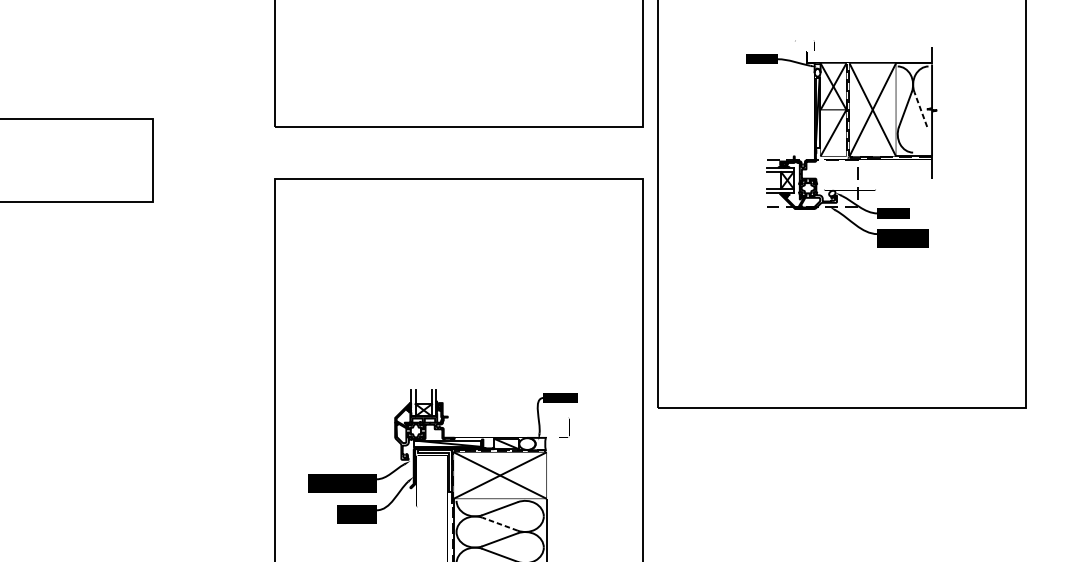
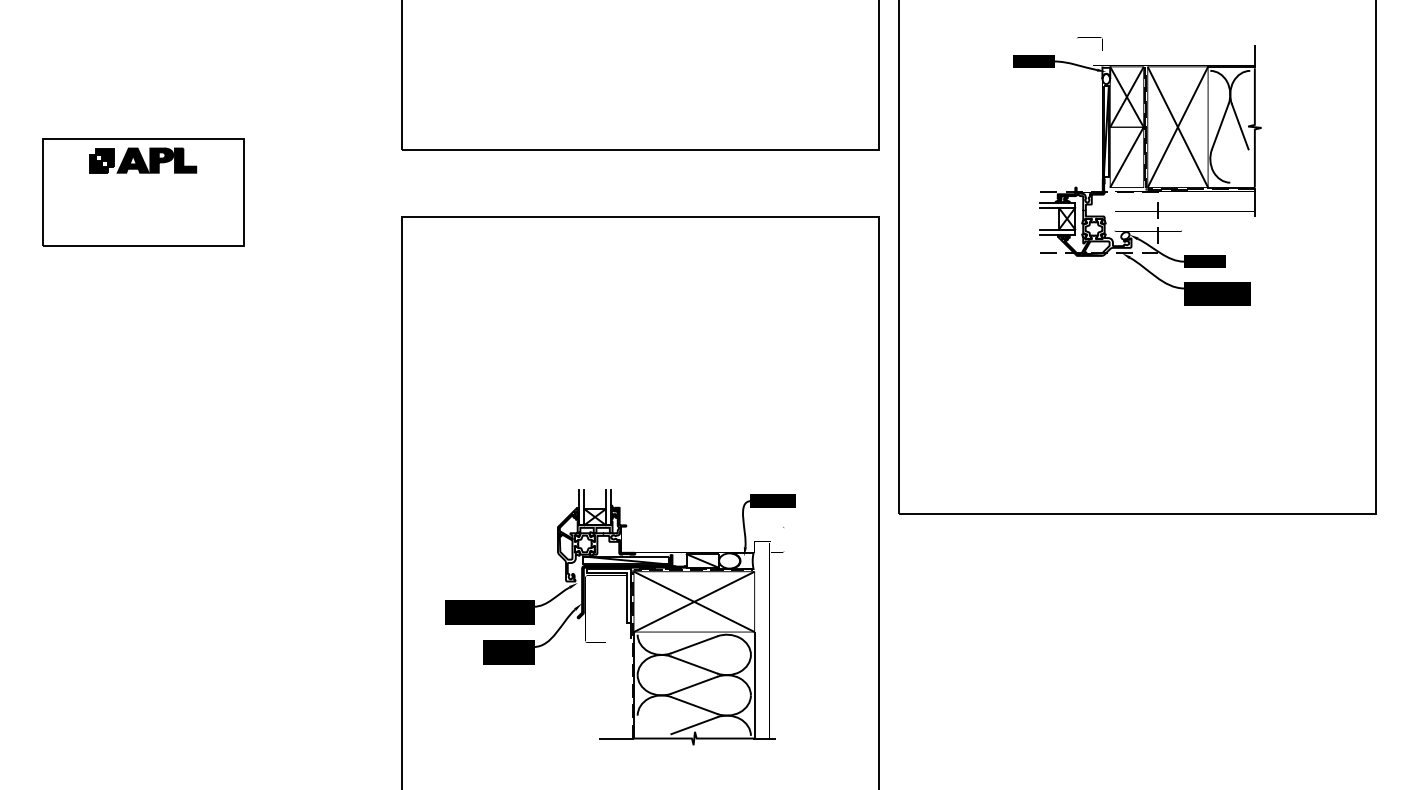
line: (920, 109) -> (1240, 126), dashed -> solid
part: (75, 135) -> (143, 160), added
line: (499, 523) -> (693, 664), dashed -> solid

